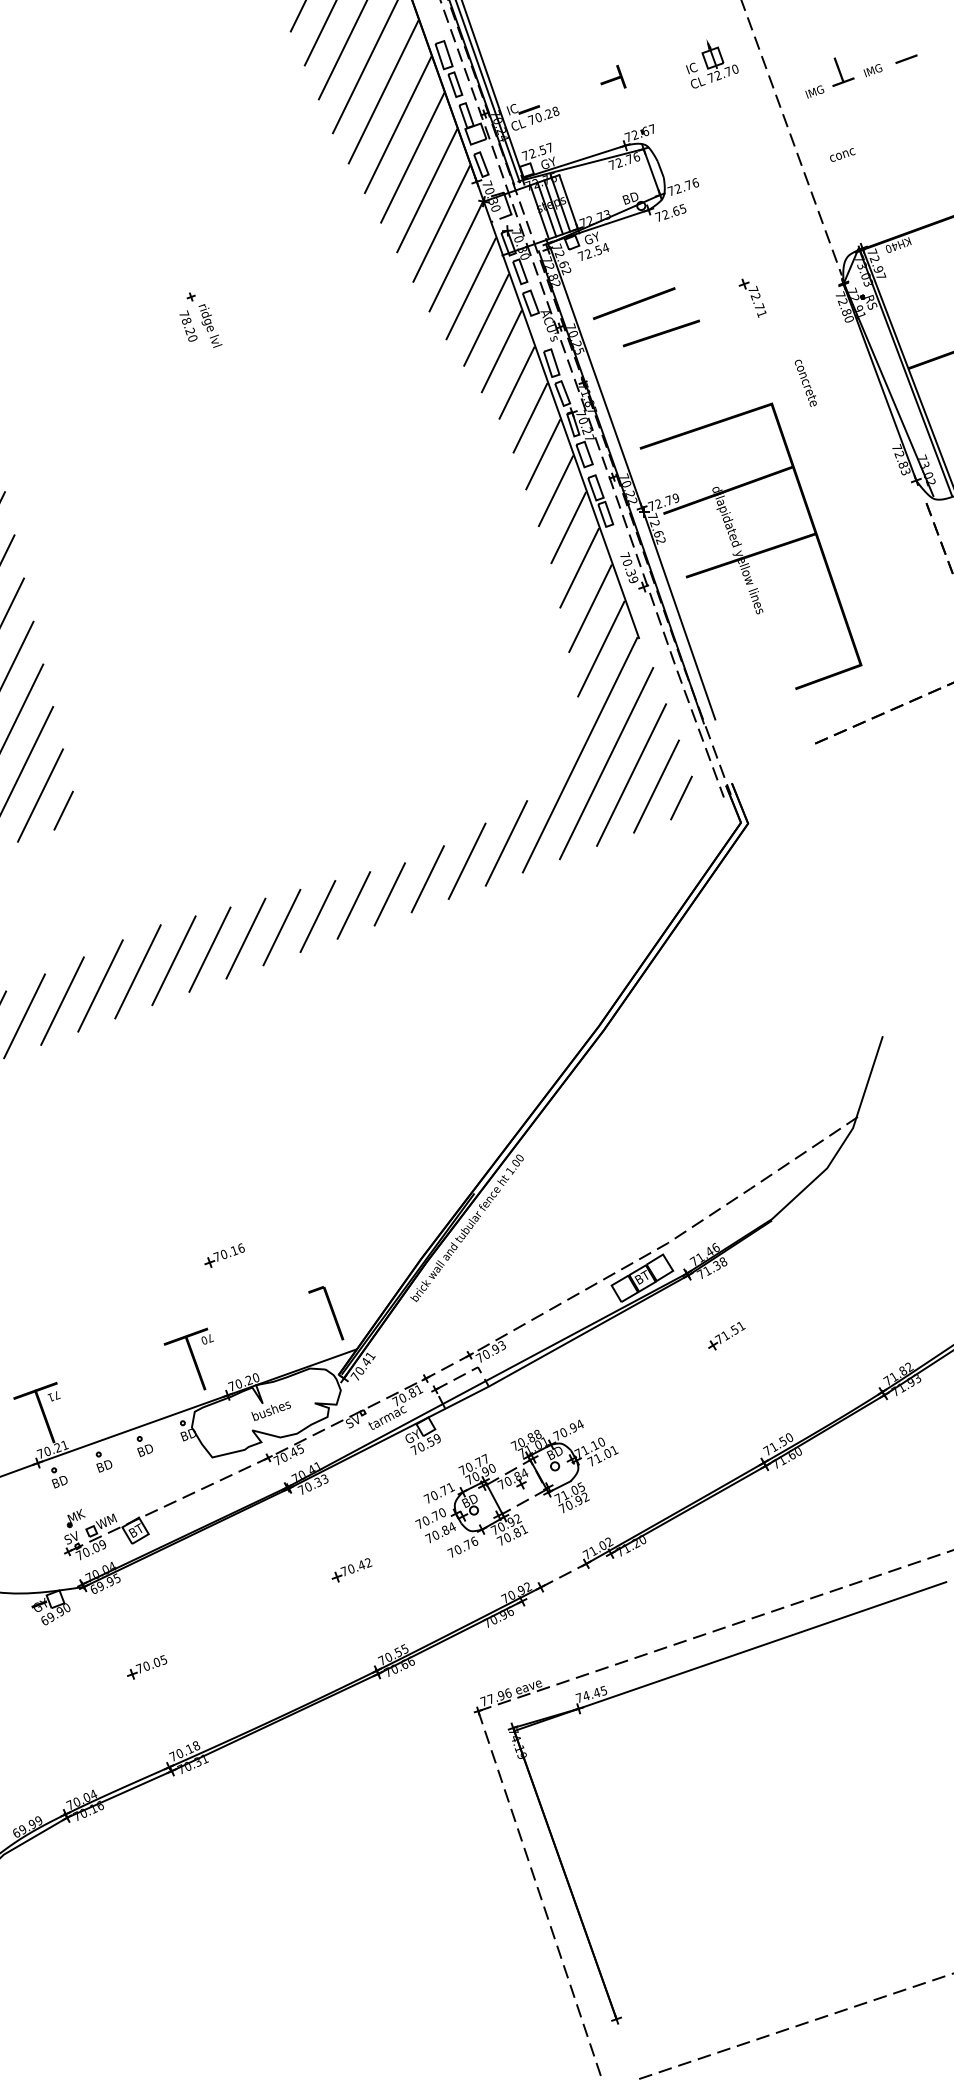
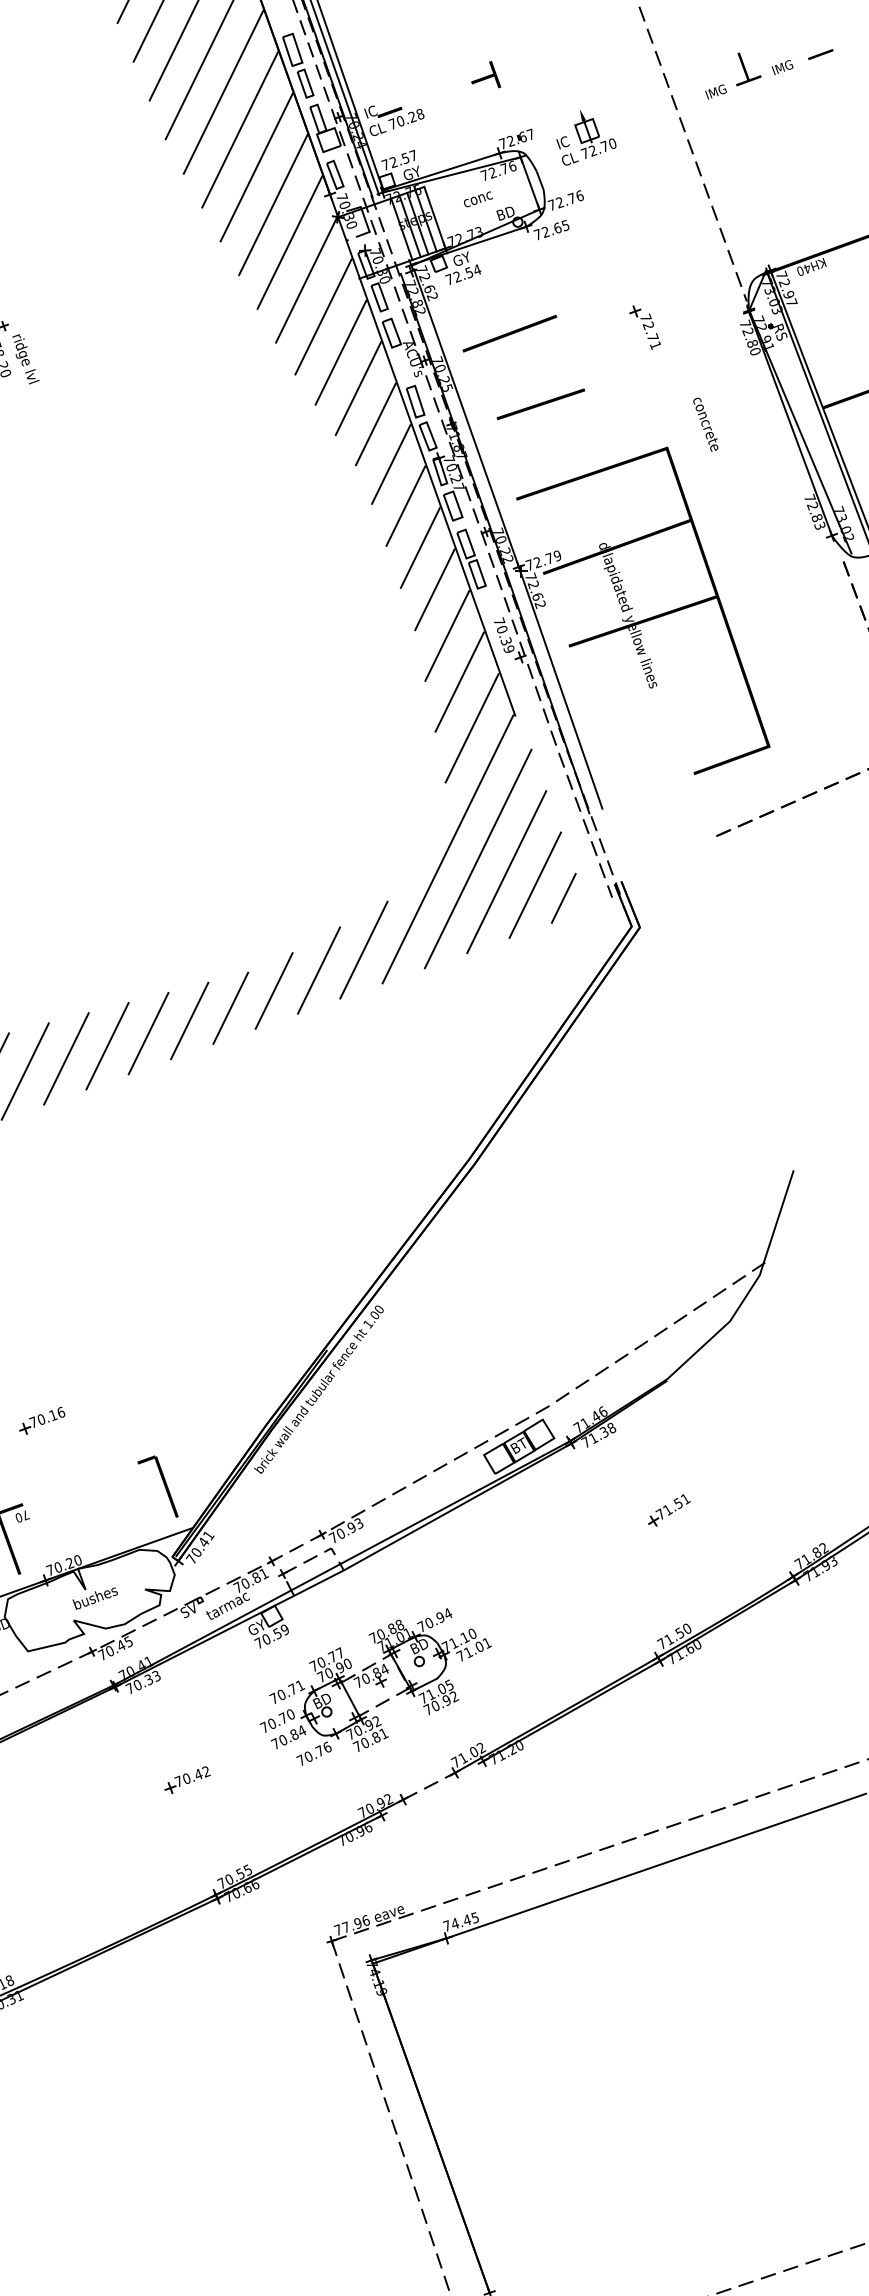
part: (712, 63) -> (586, 137), moved
text: (842, 154) -> (478, 198), moved
line: (661, 333) -> (540, 404), moved
part: (726, 1336) -> (668, 1510), moved

